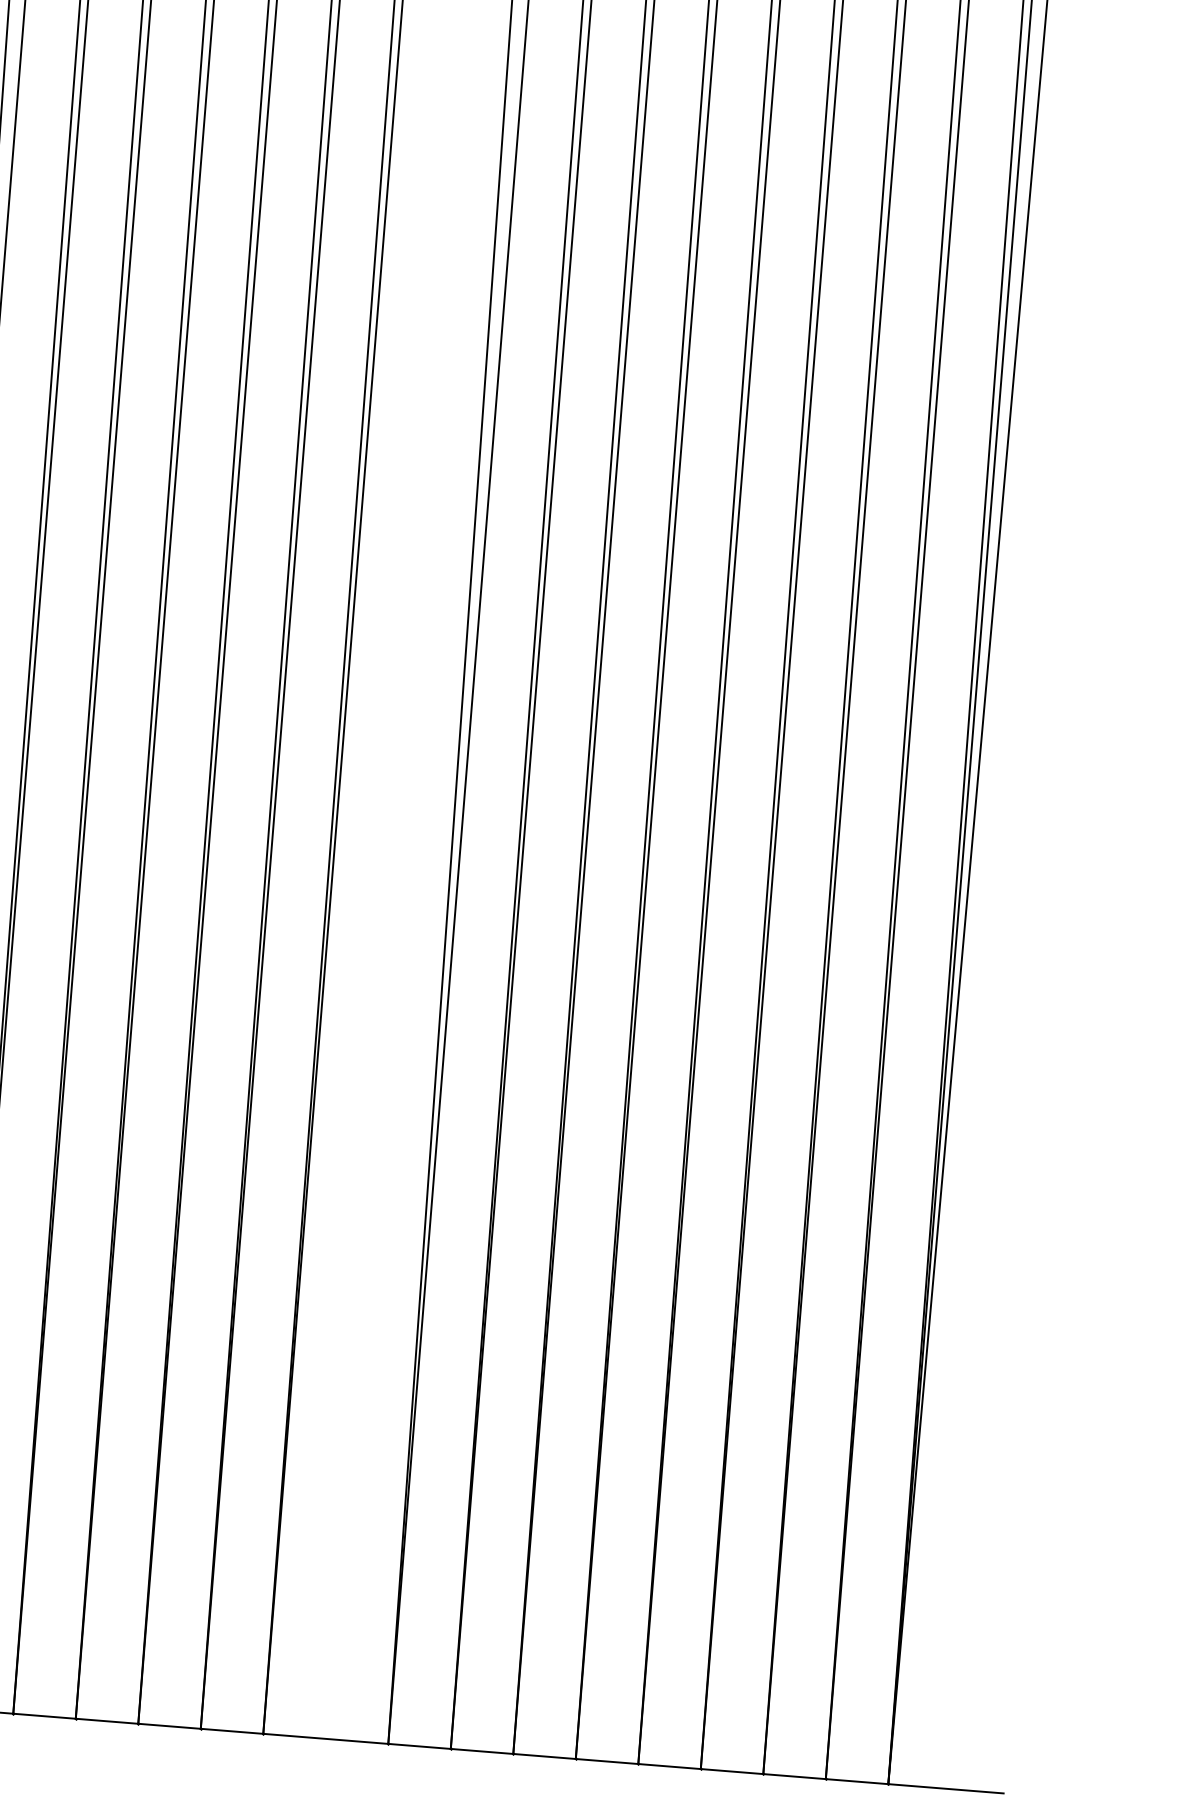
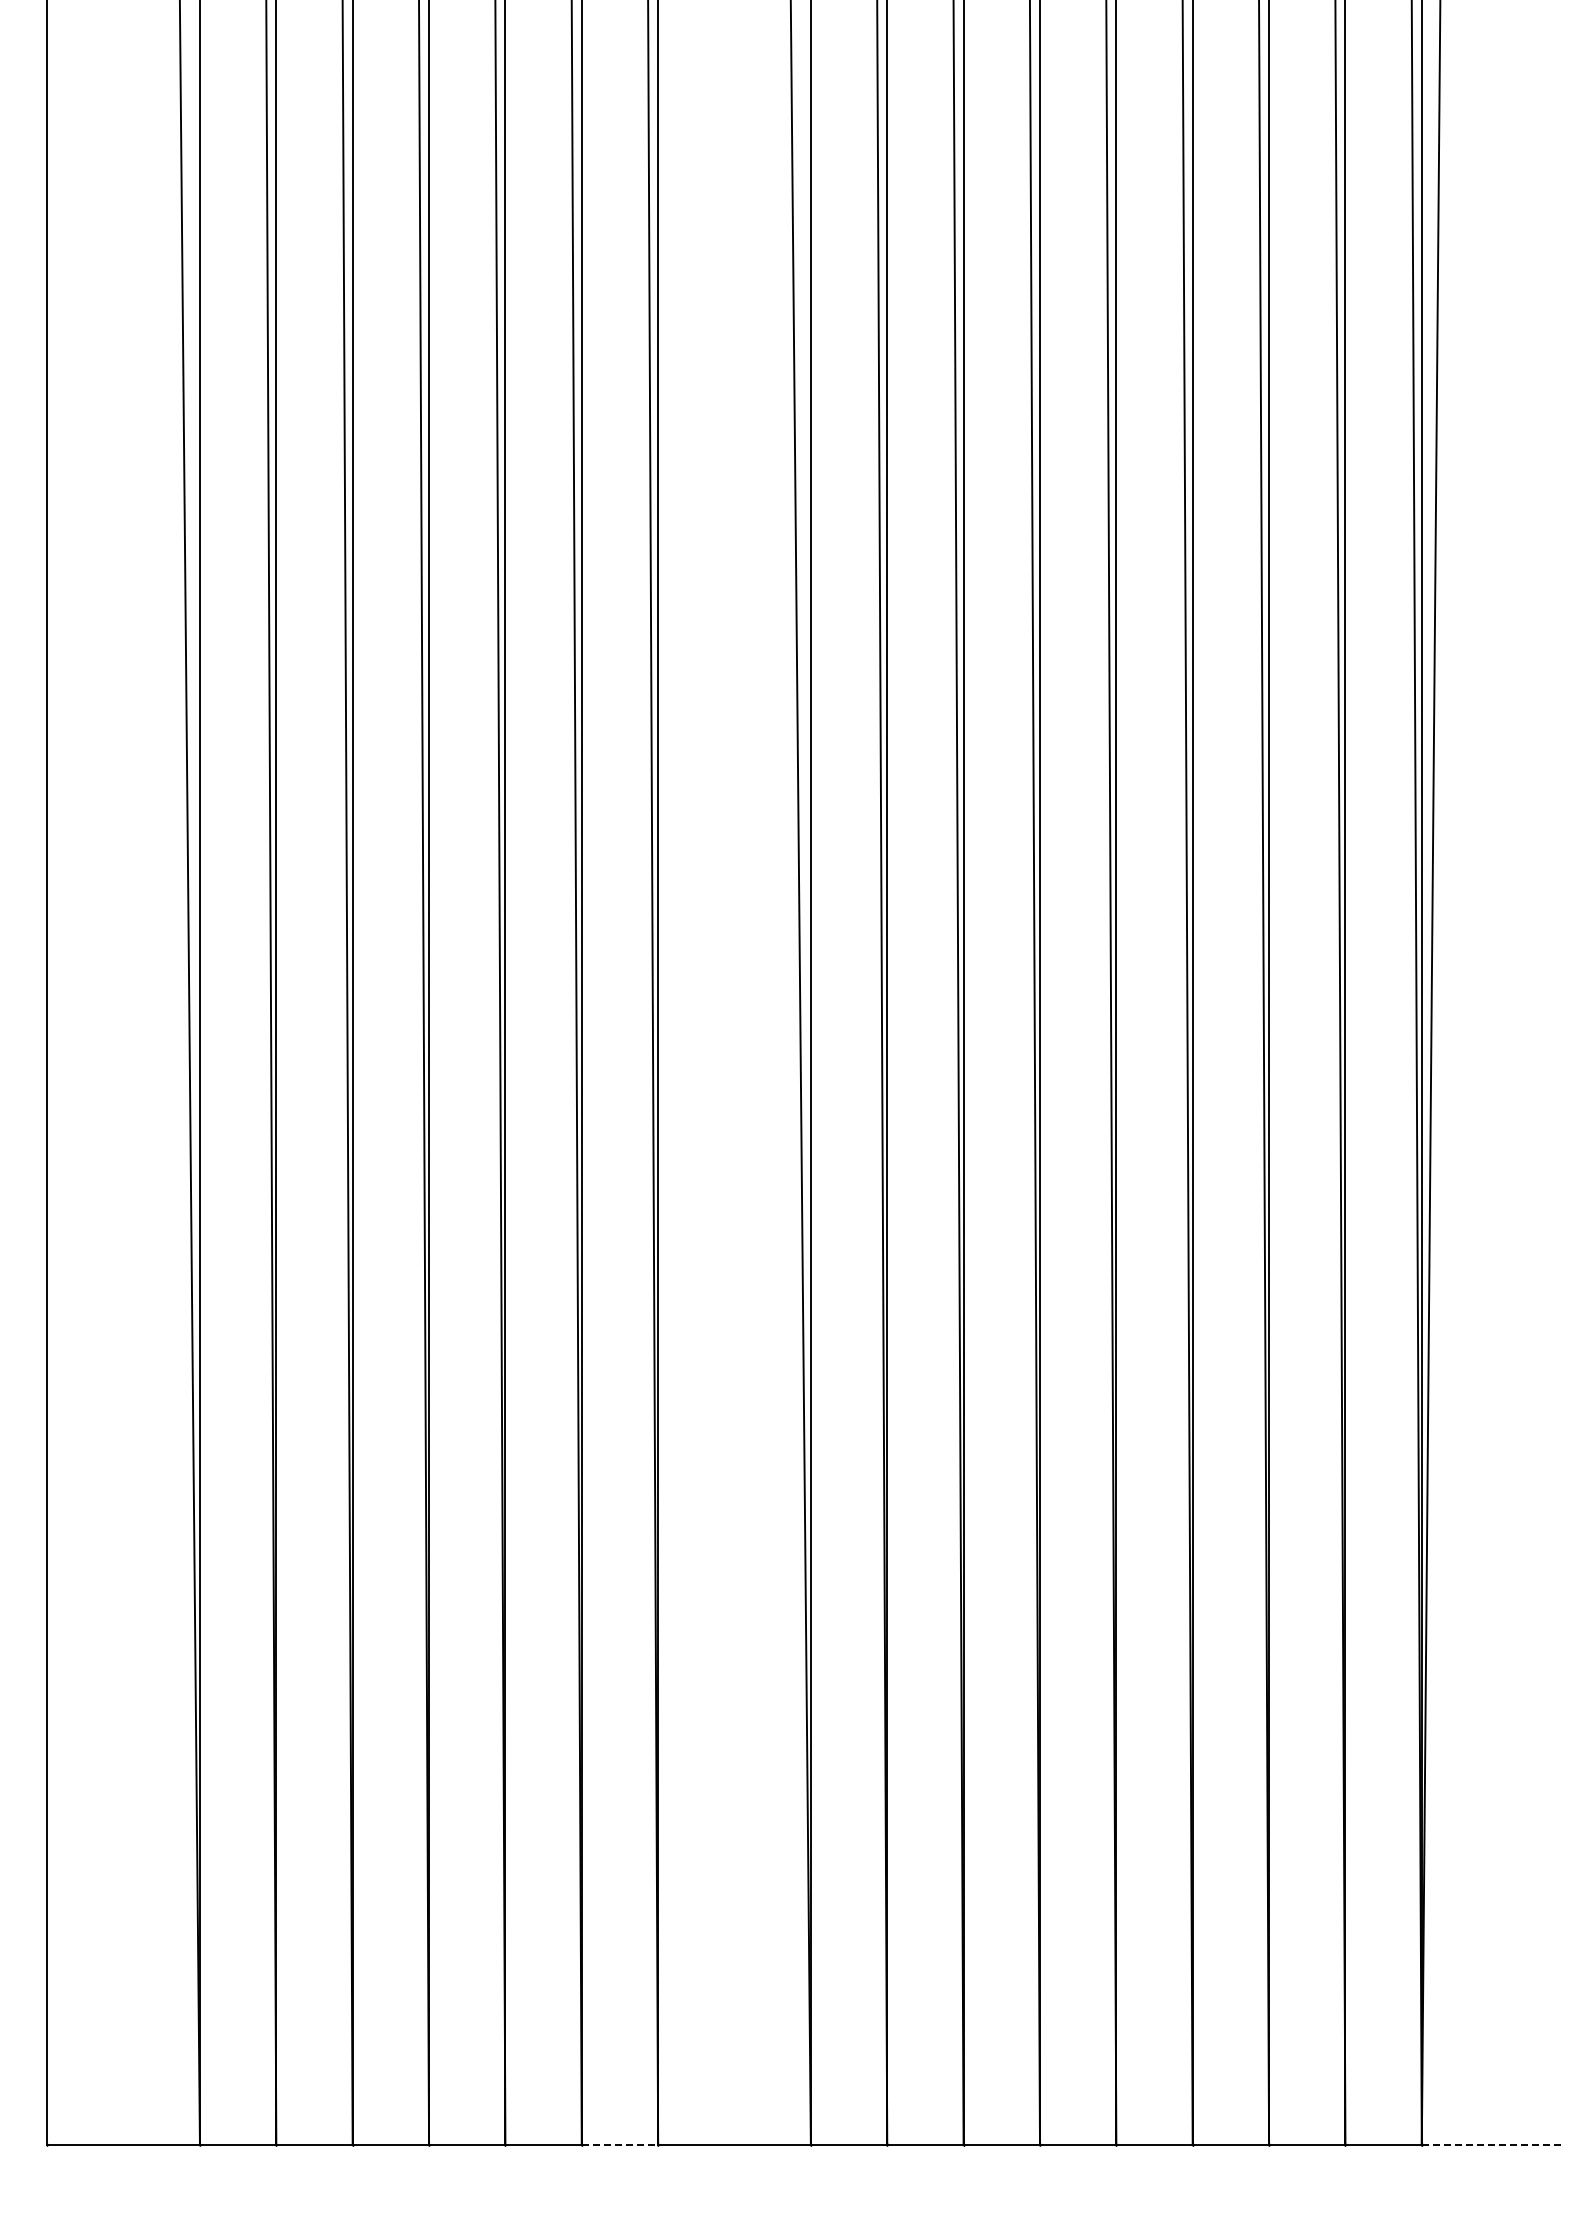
line: (232, 1731) -> (620, 2145), solid -> dashed
line: (946, 1789) -> (1492, 2145), solid -> dashed

